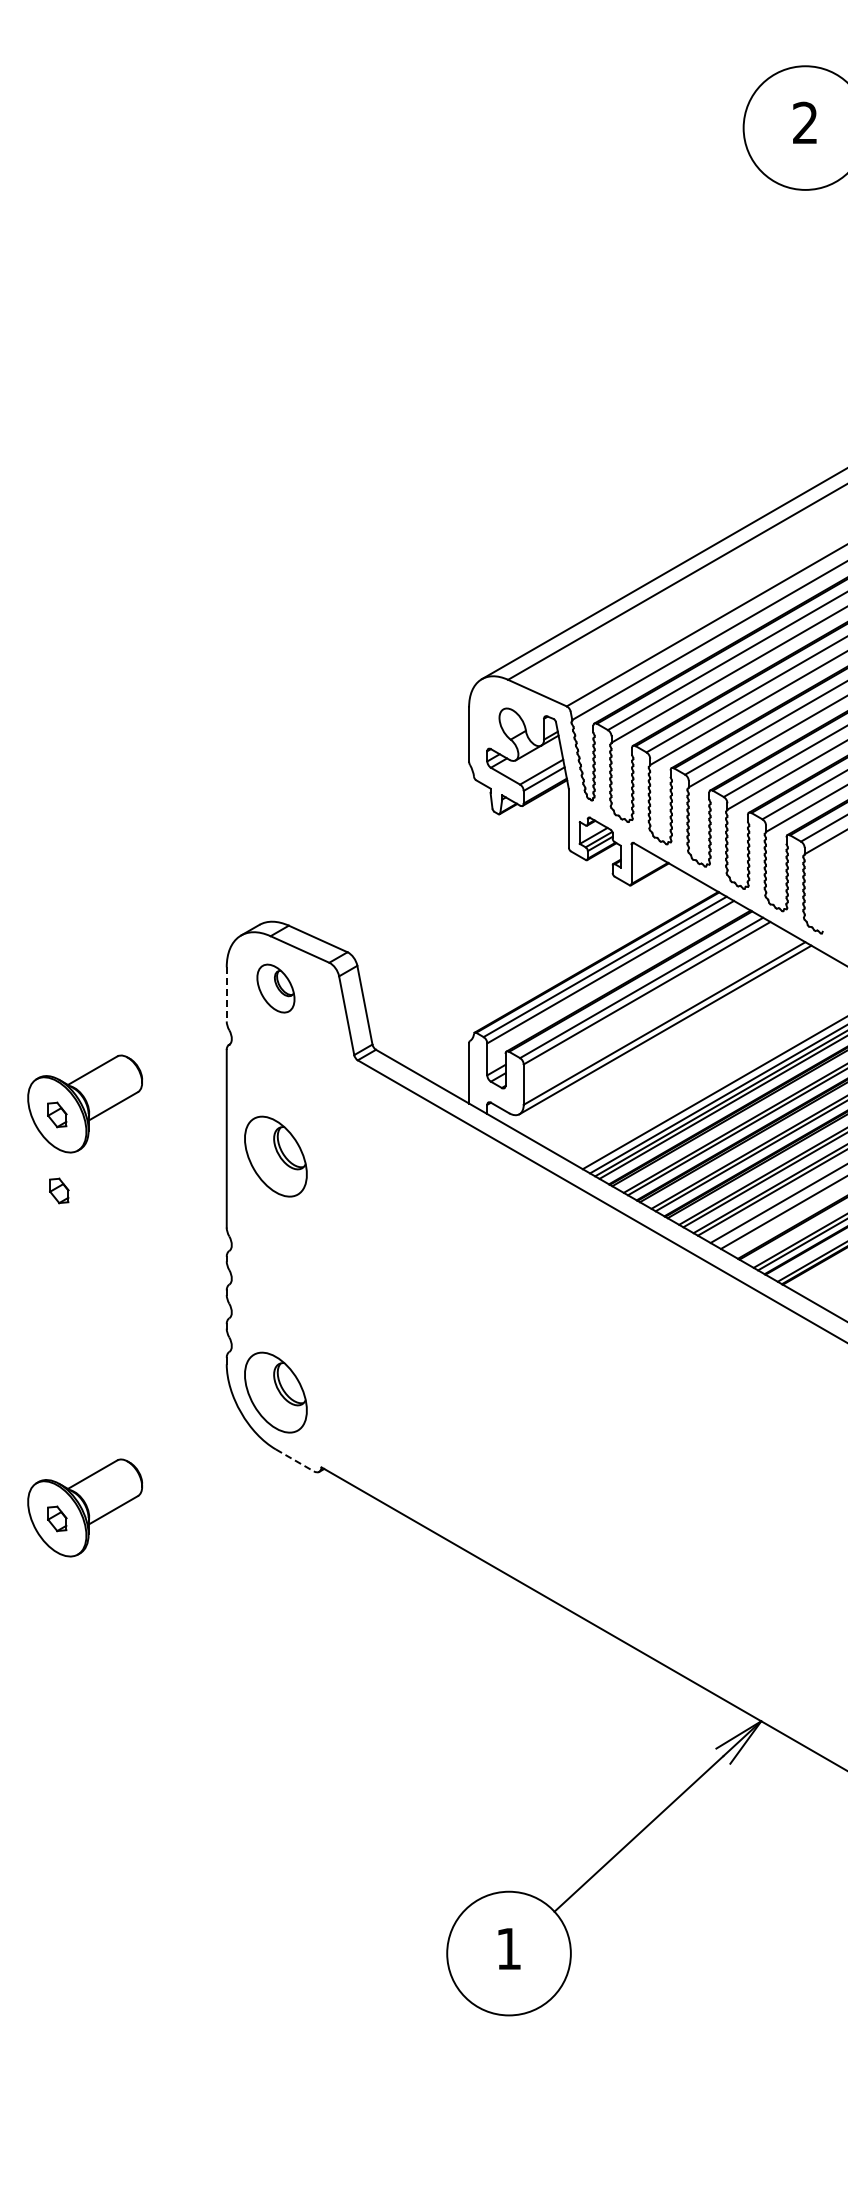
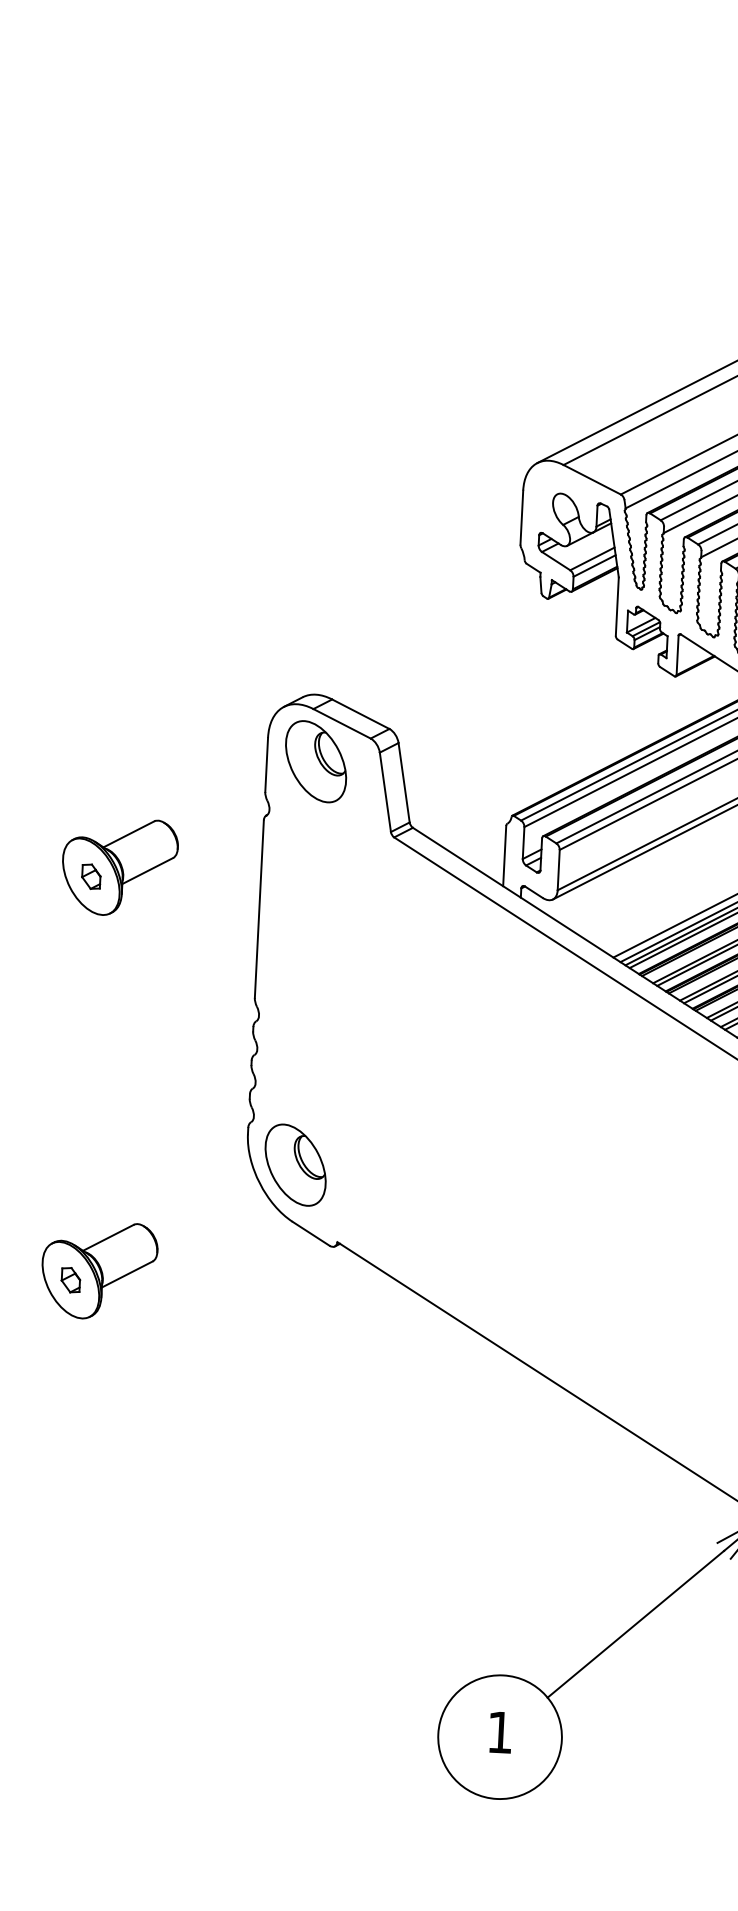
part: (275, 988) -> (315, 761), size x1.67
line: (226, 994) -> (266, 765), dashed -> solid
part: (275, 1156) -> (307, 929), removed
part: (59, 1190) -> (89, 952), removed
line: (294, 1460) -> (310, 1233), dashed -> solid

